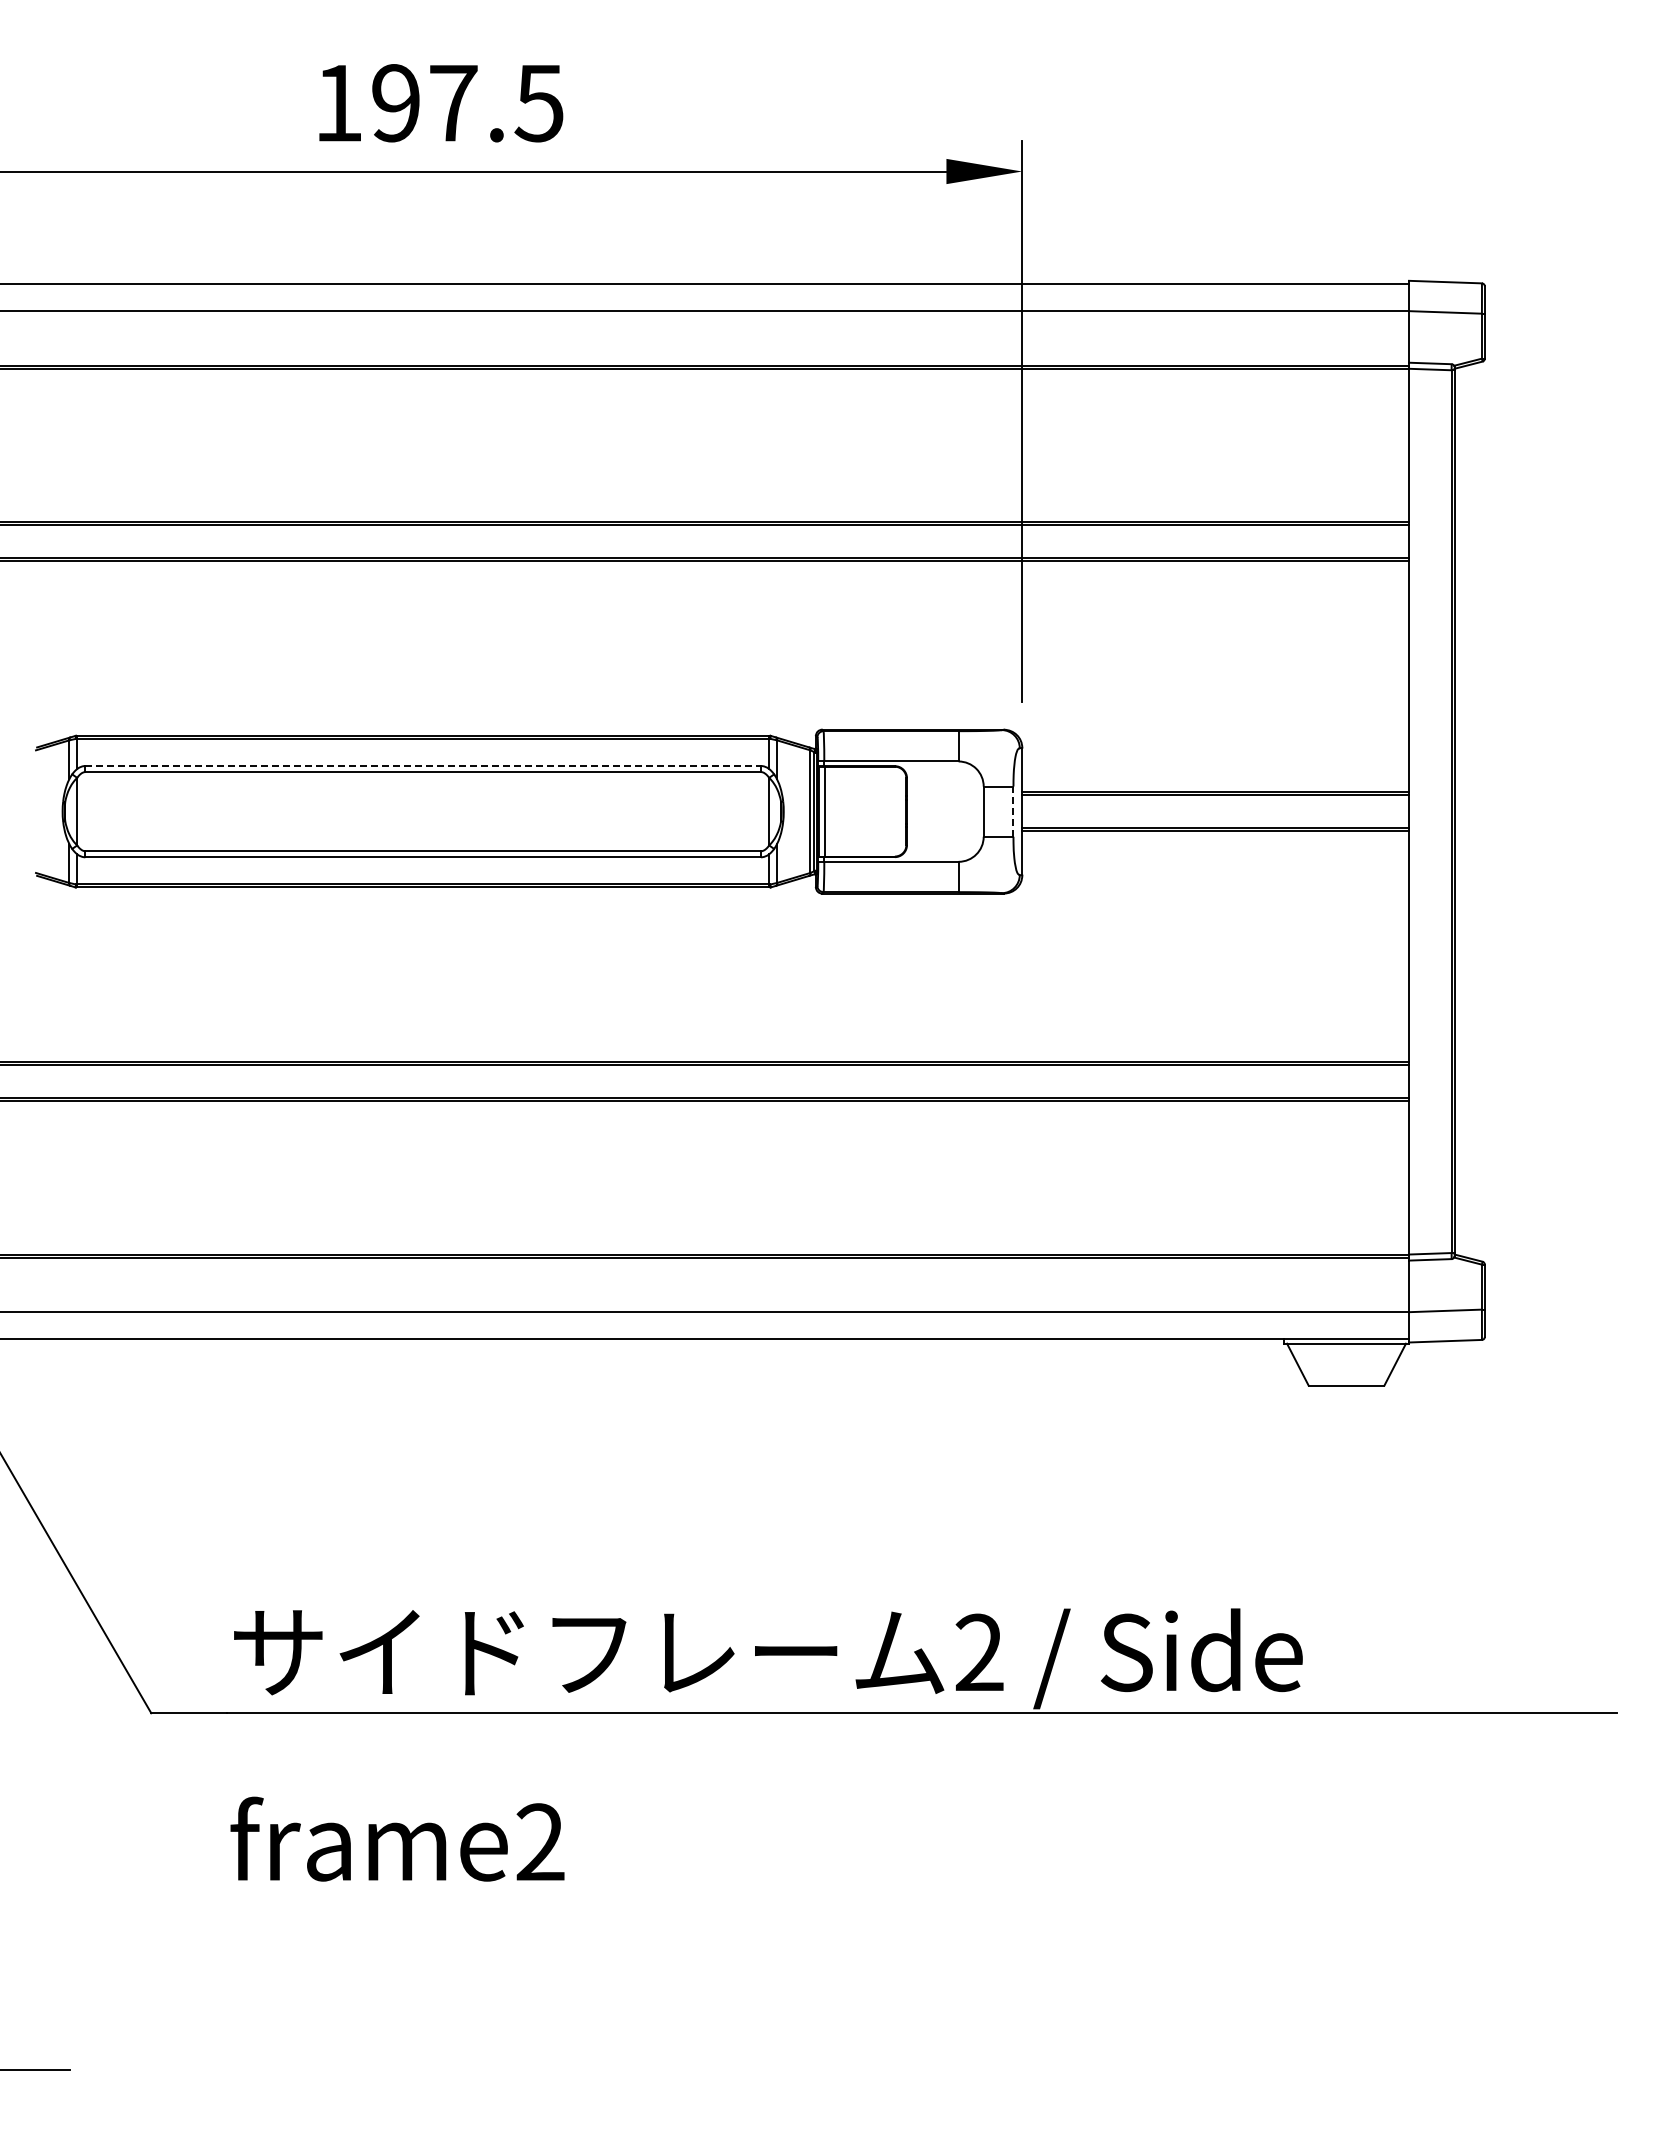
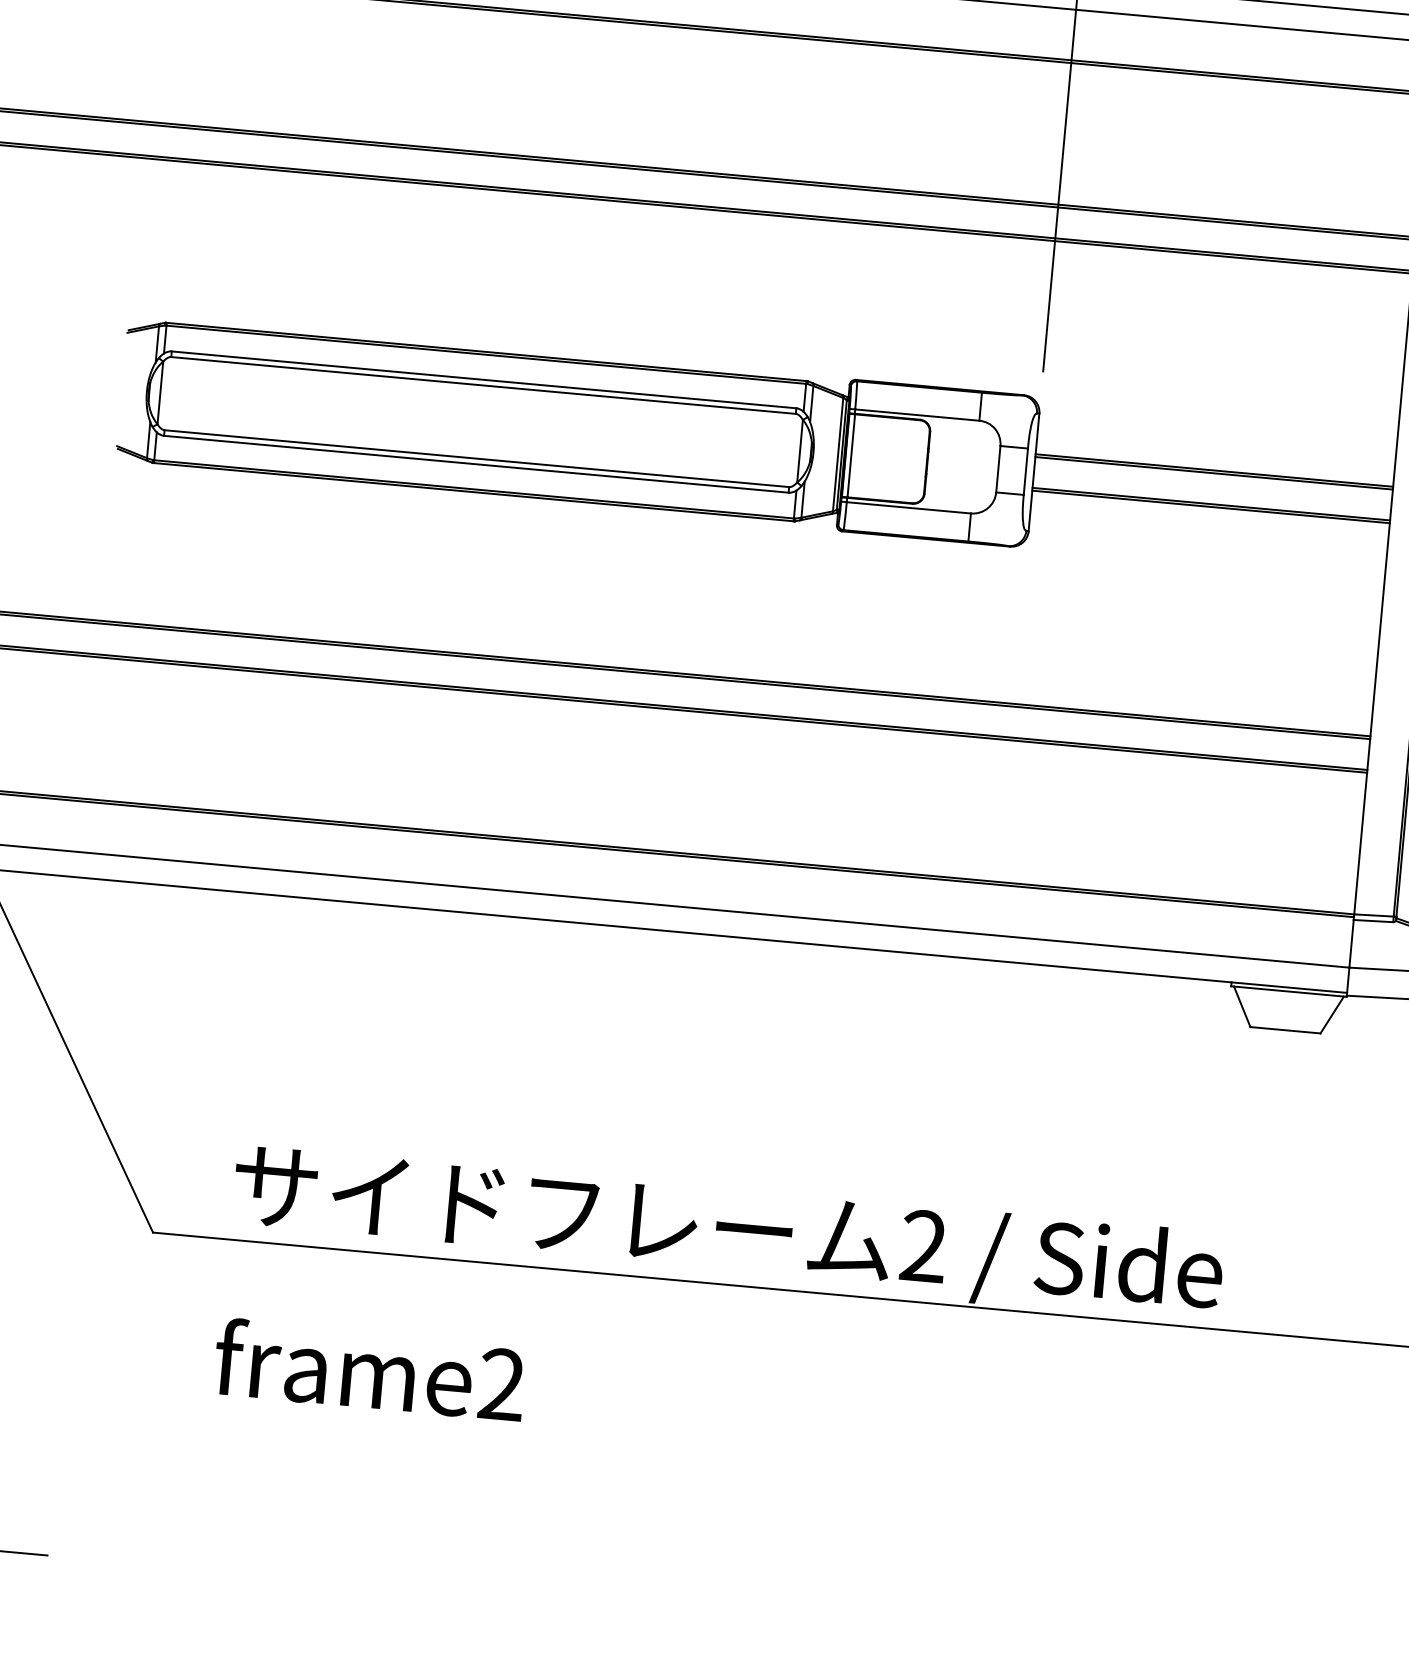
line: (423, 766) -> (484, 380), dashed -> solid
line: (1013, 811) -> (1025, 471), dashed -> solid

